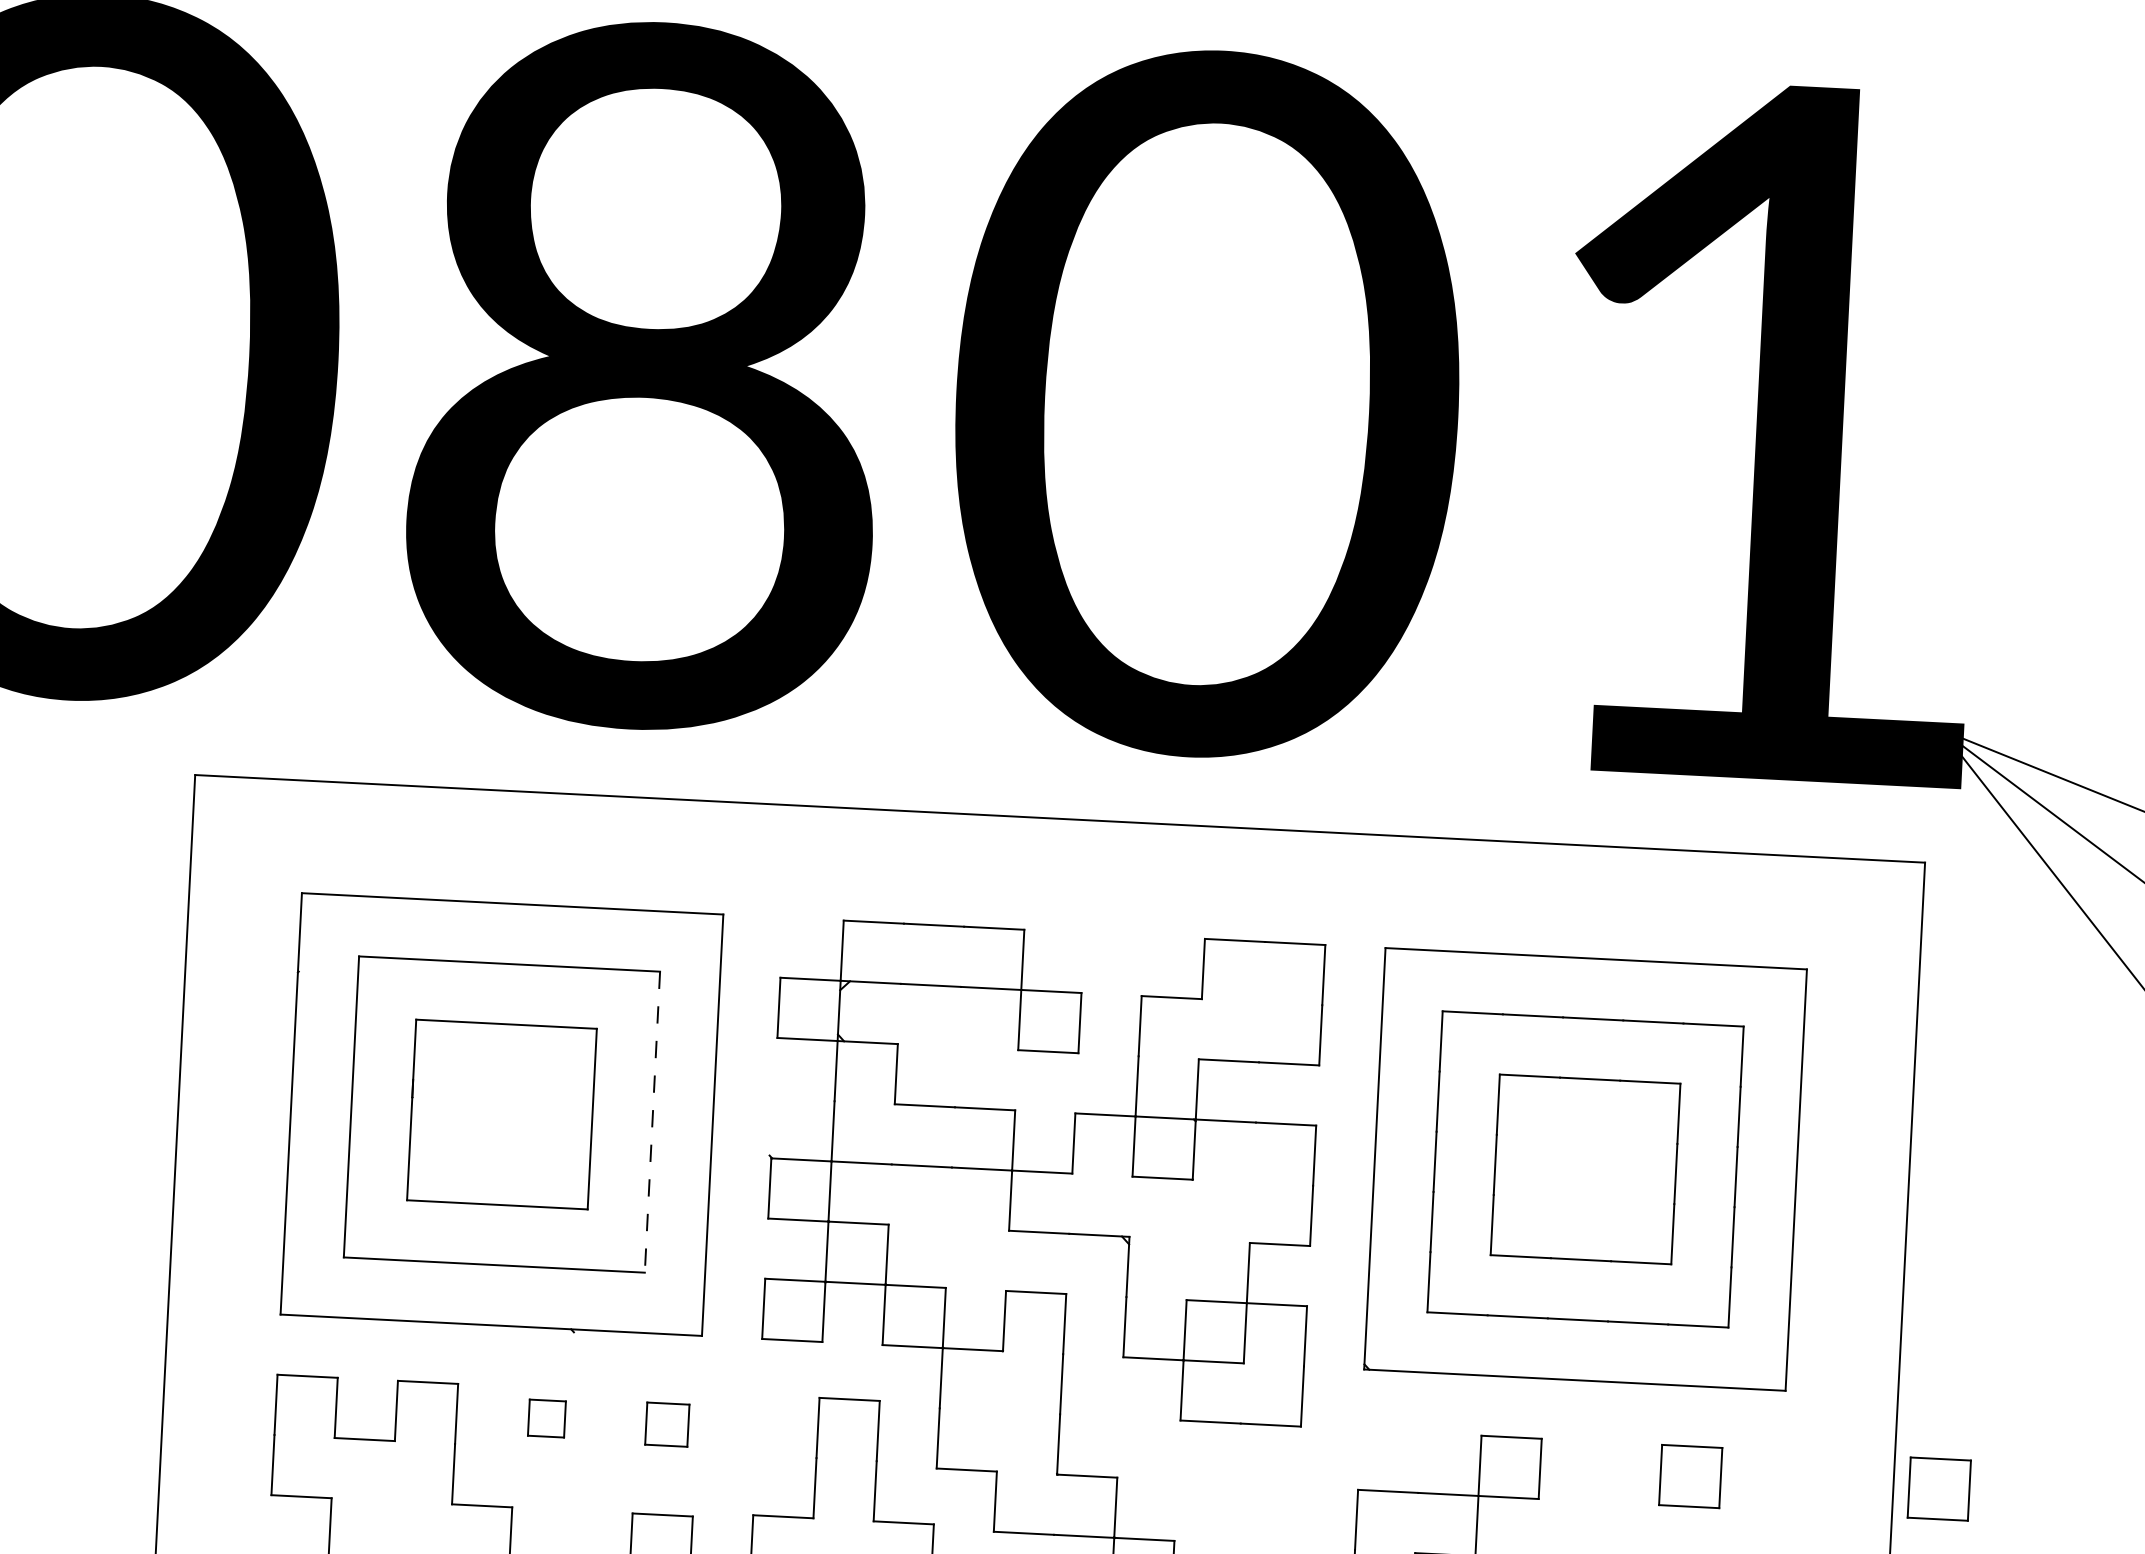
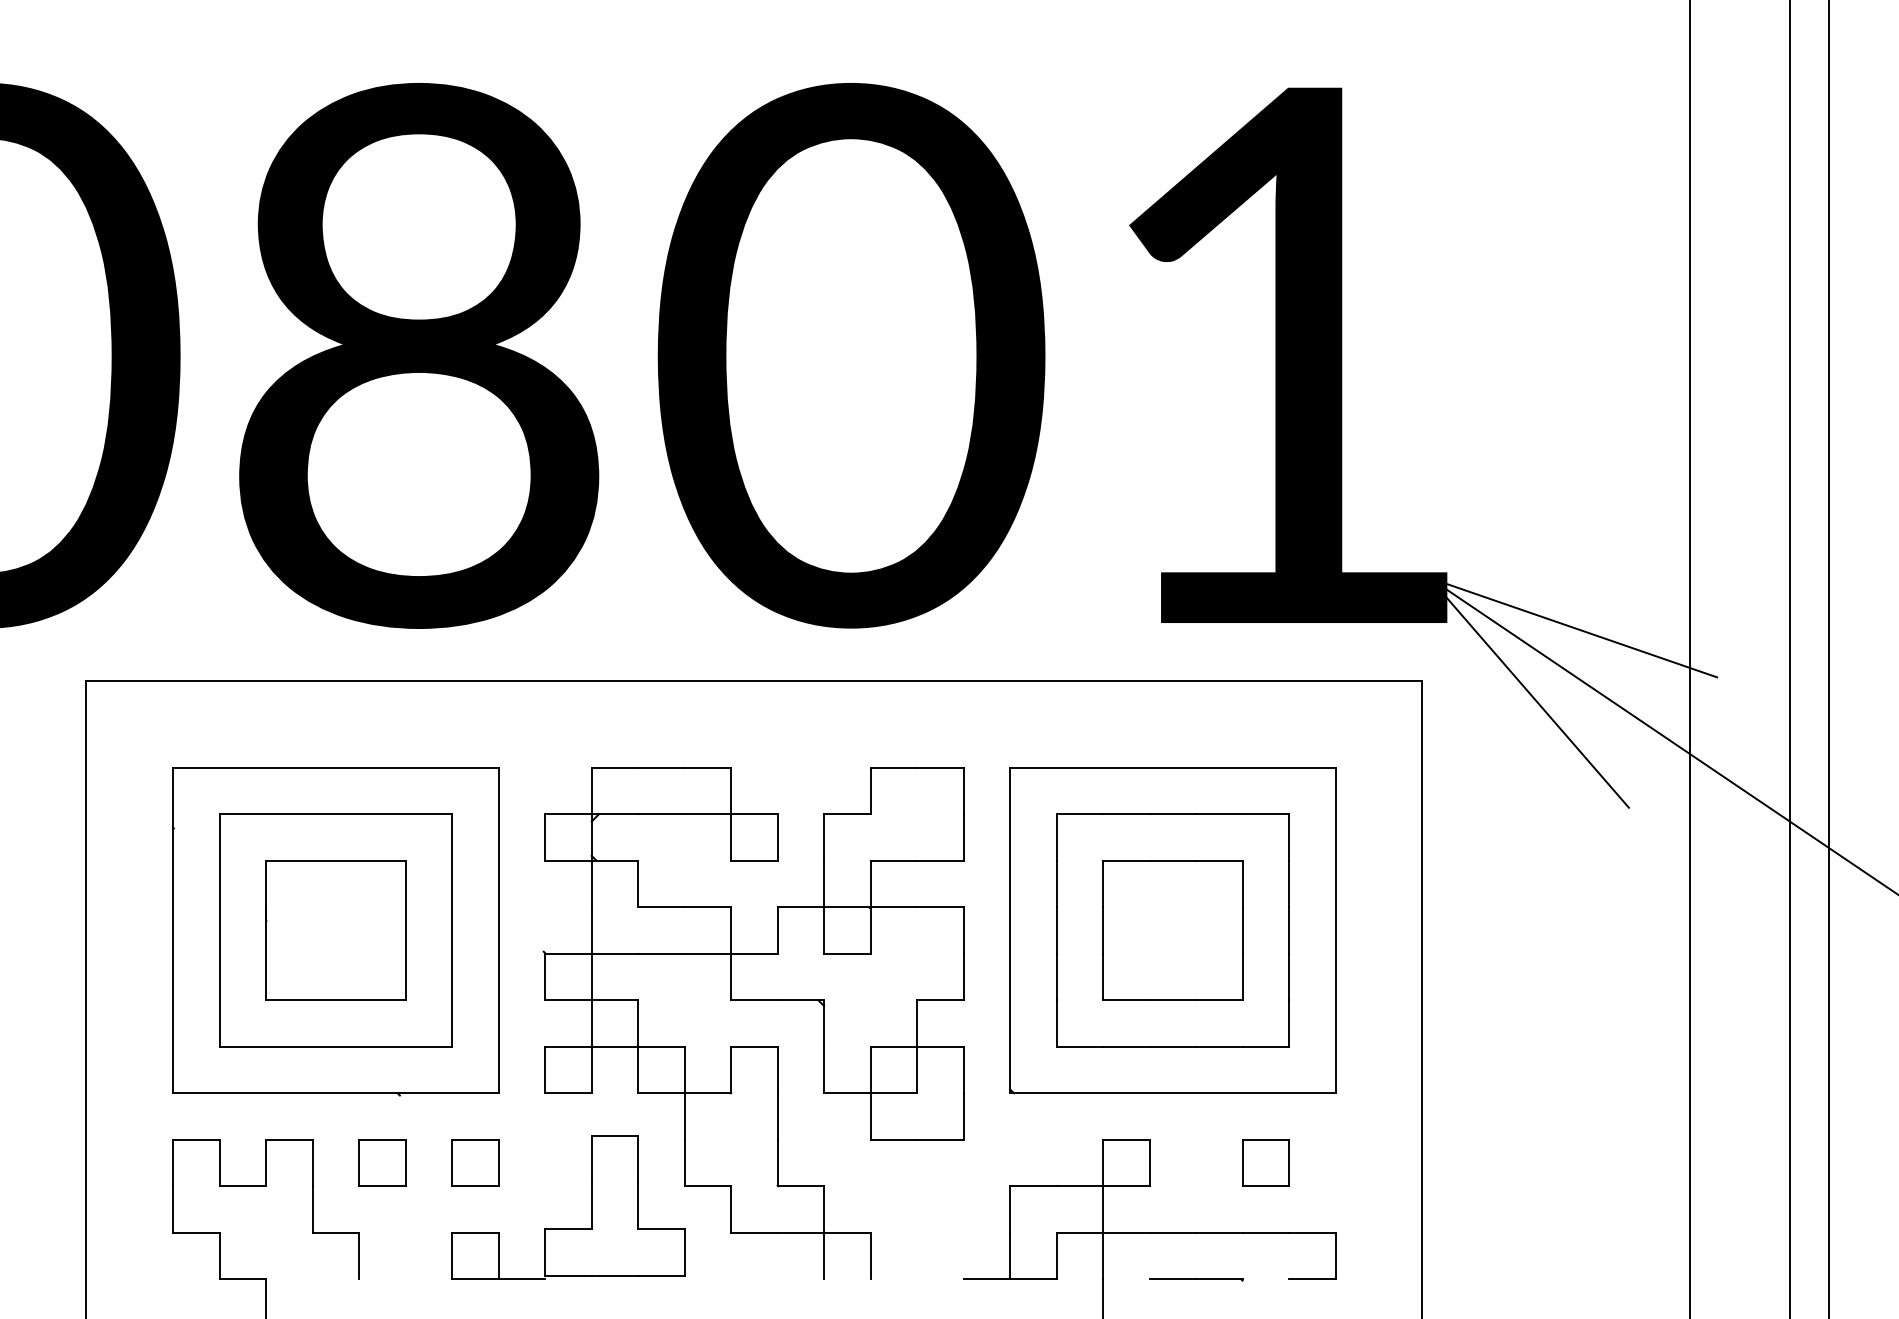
line: (652, 1123) -> (452, 931), dashed -> solid
part: (547, 1417) -> (382, 1162), size x1.67
part: (667, 1424) -> (475, 1162), size x1.43
part: (1938, 1488) -> (1457, 1162), removed

